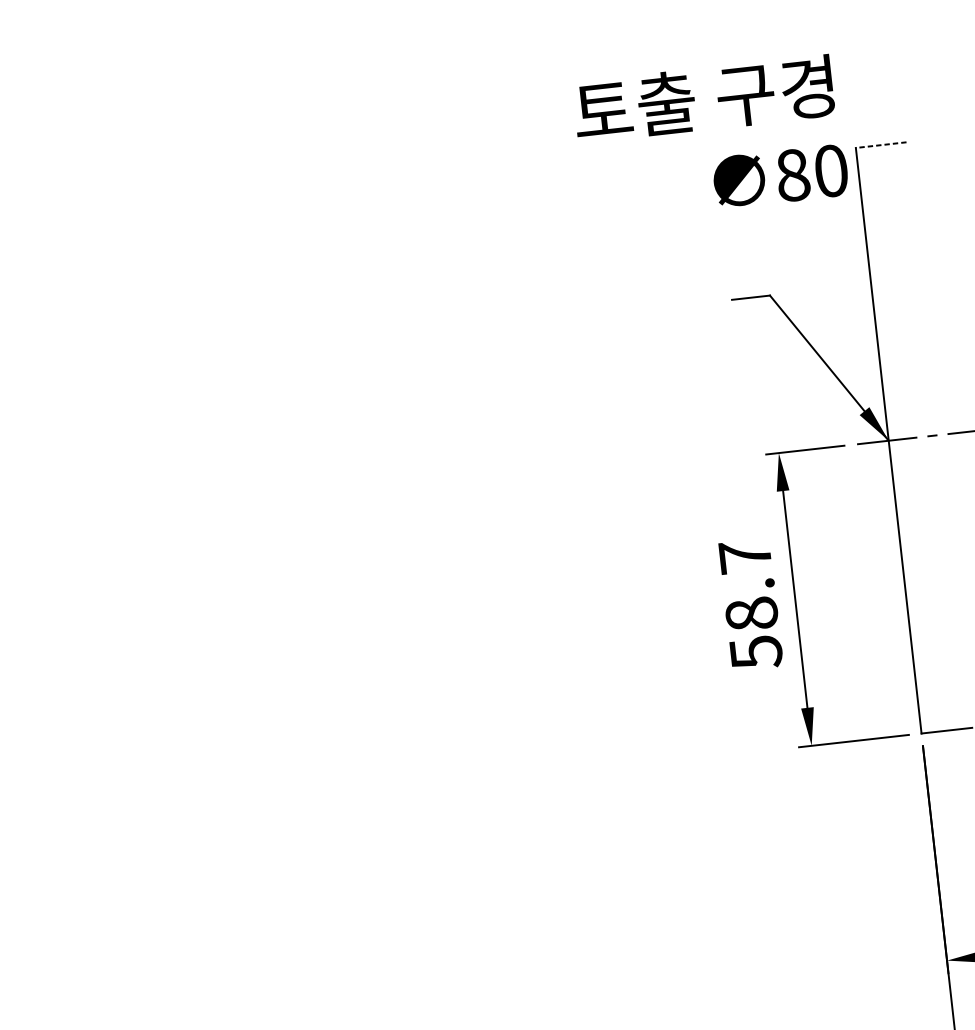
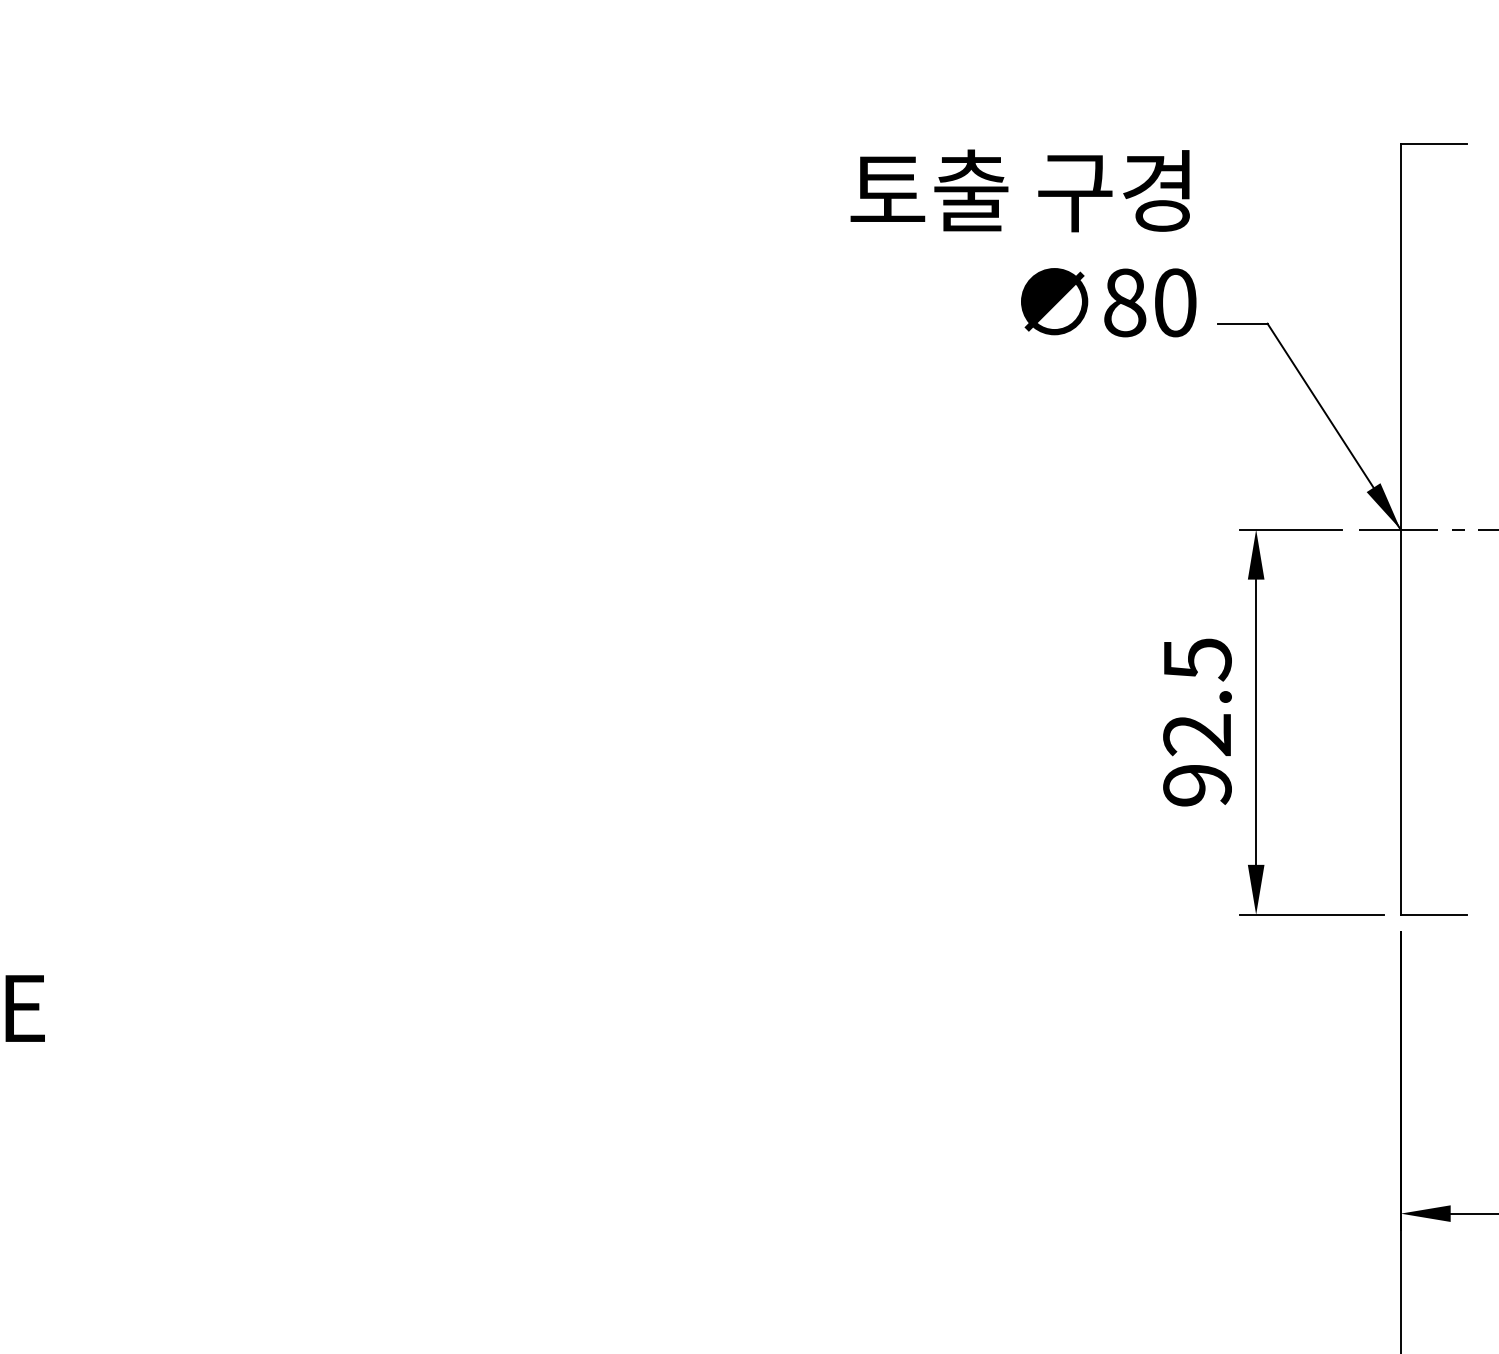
text: (710, 138) -> (1023, 243), moved
line: (880, 145) -> (1433, 144), dashed -> solid
text: (750, 604) -> (1197, 722), 58.7 -> 92.5

